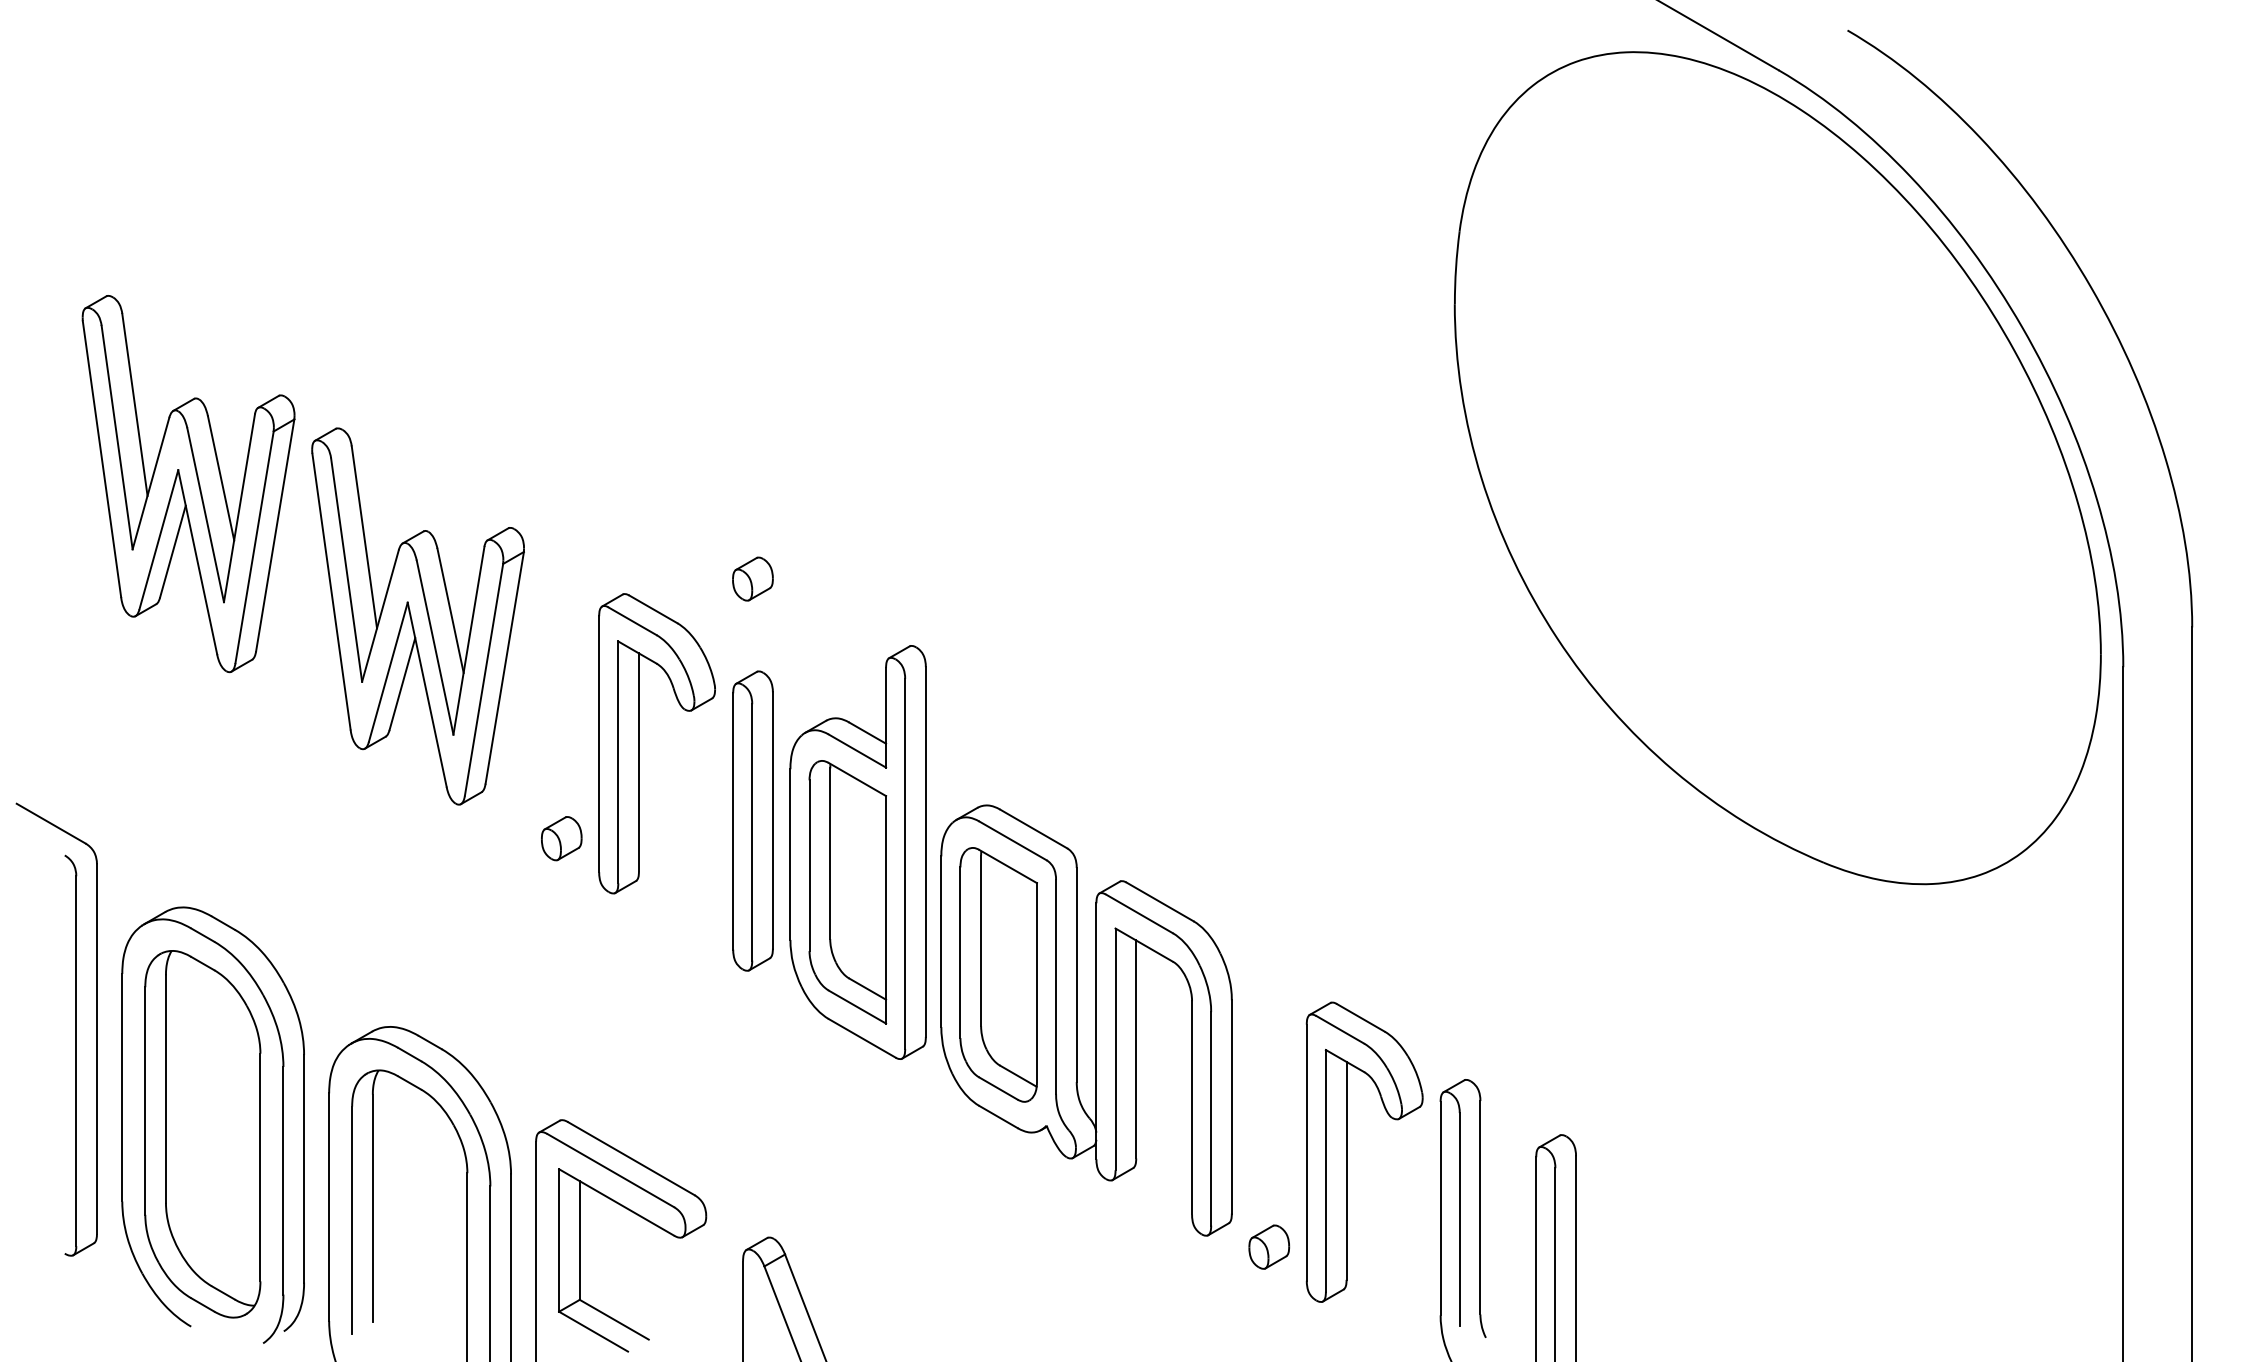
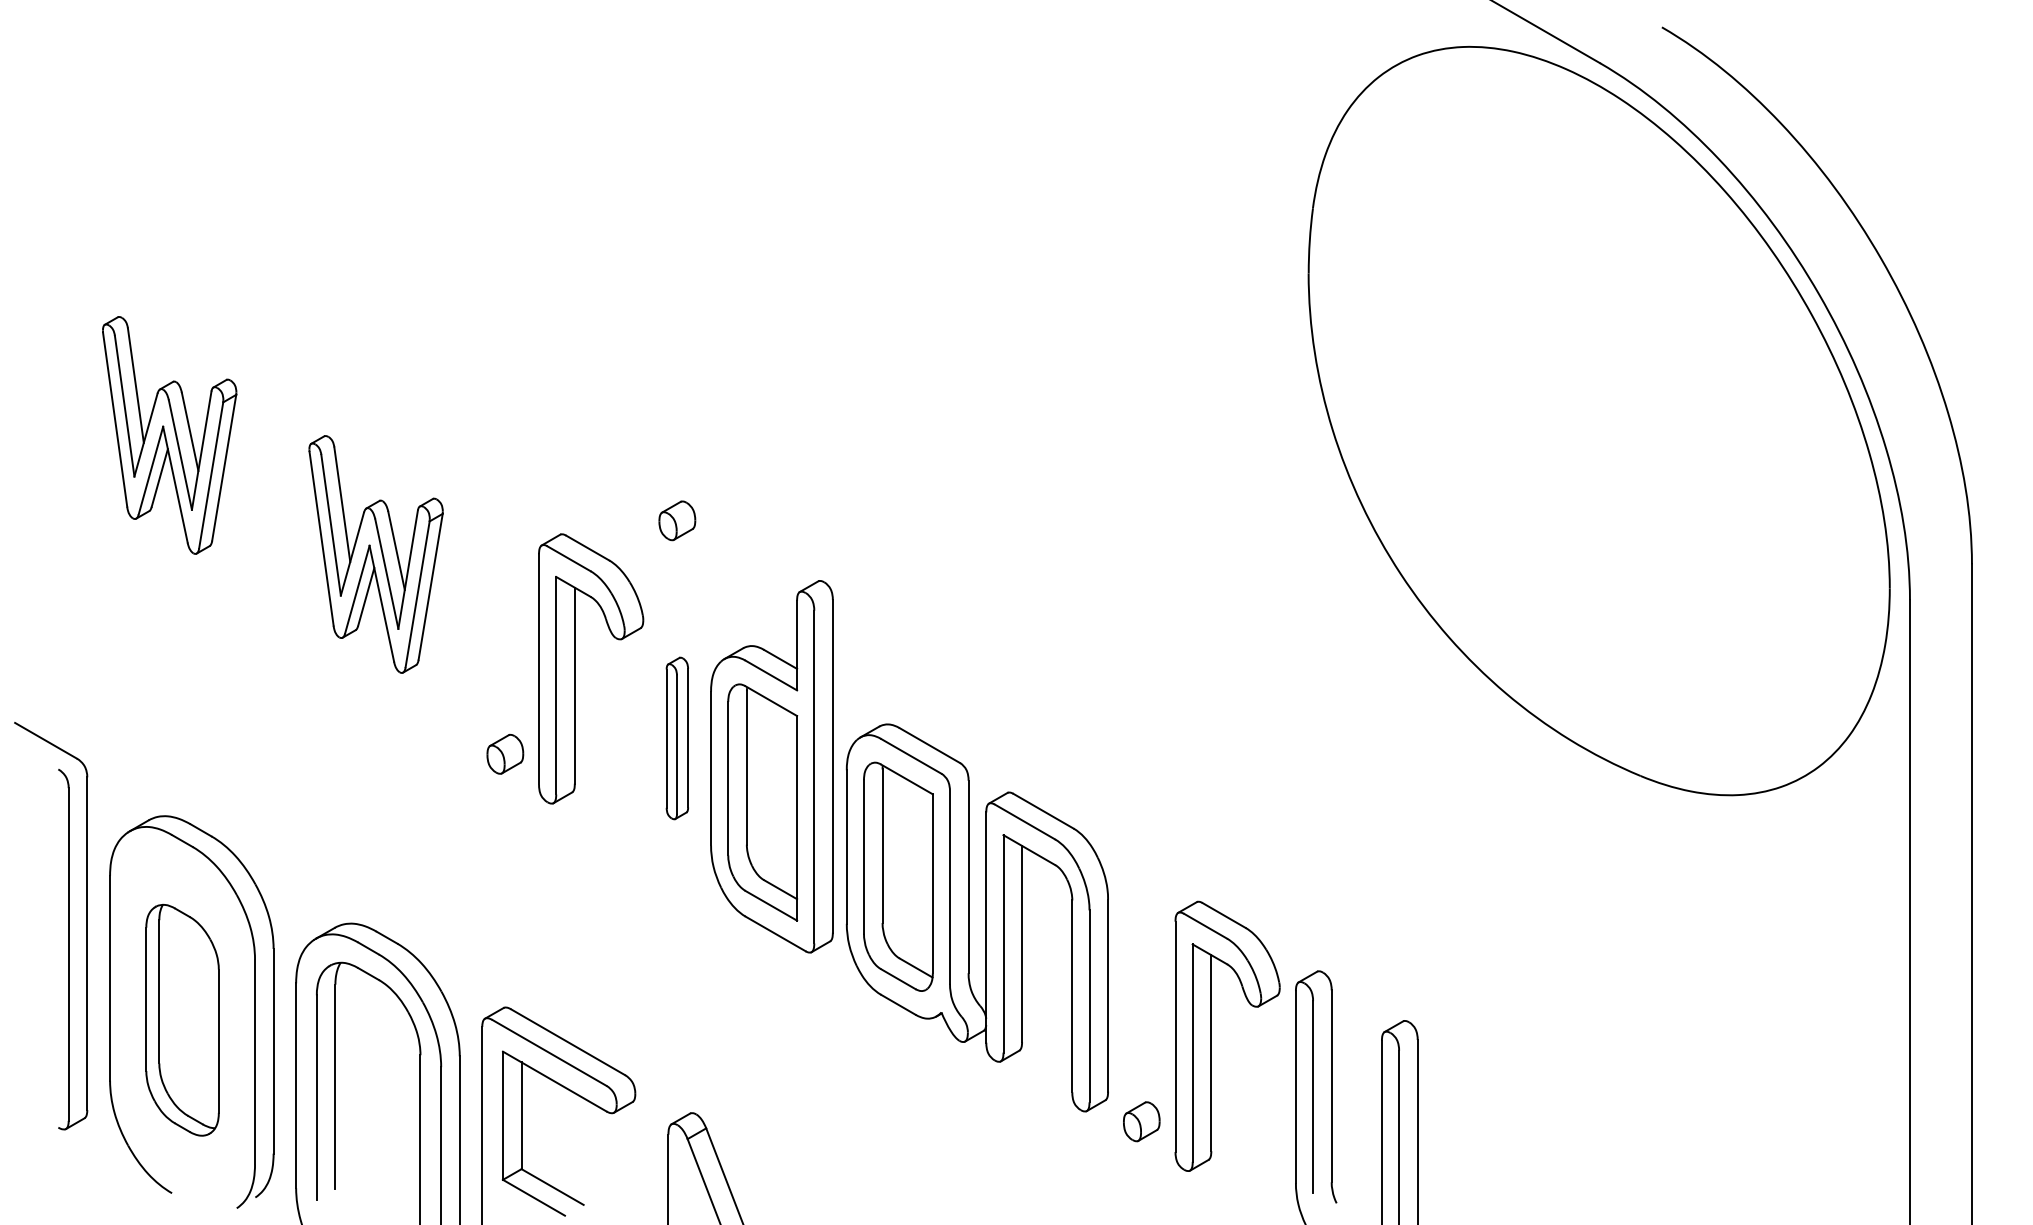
part: (188, 484) -> (169, 435), size x0.7
part: (417, 616) -> (375, 554), size x0.7
part: (752, 820) -> (676, 737), size x0.6
part: (202, 1134) -> (182, 1020), size x0.7

